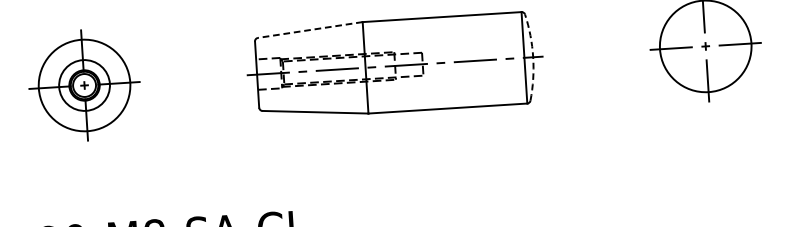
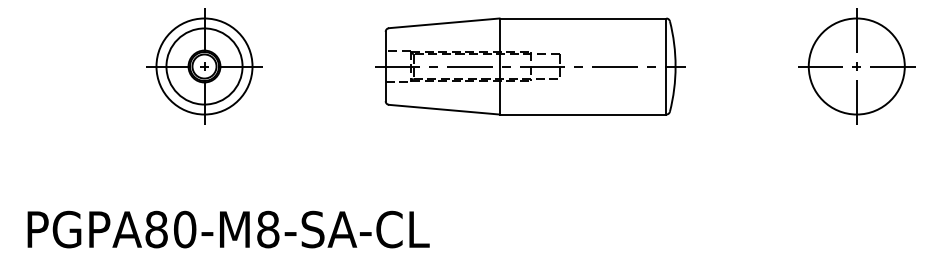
line: (310, 30) -> (444, 23), dashed -> solid
arc: (533, 57) -> (675, 66), dashed -> solid
circle: (84, 85) -> (204, 66), size x1.43

